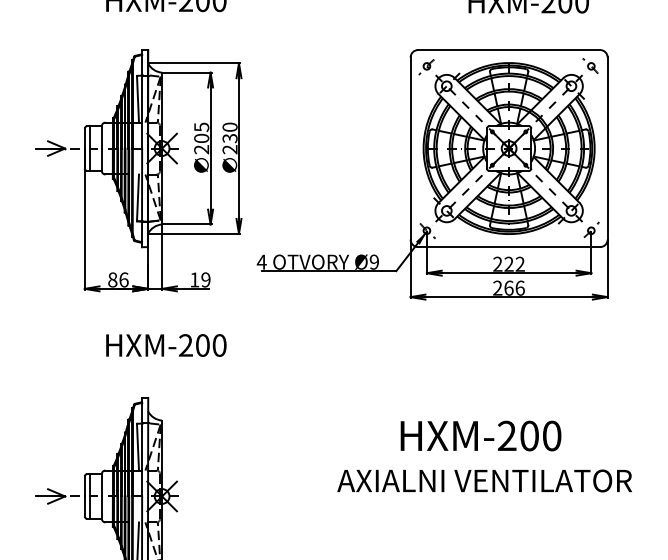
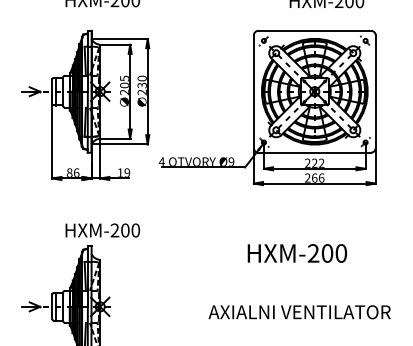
text: (165, 345) -> (102, 230), moved
text: (479, 436) -> (296, 253), moved
text: (484, 481) -> (299, 312), moved

